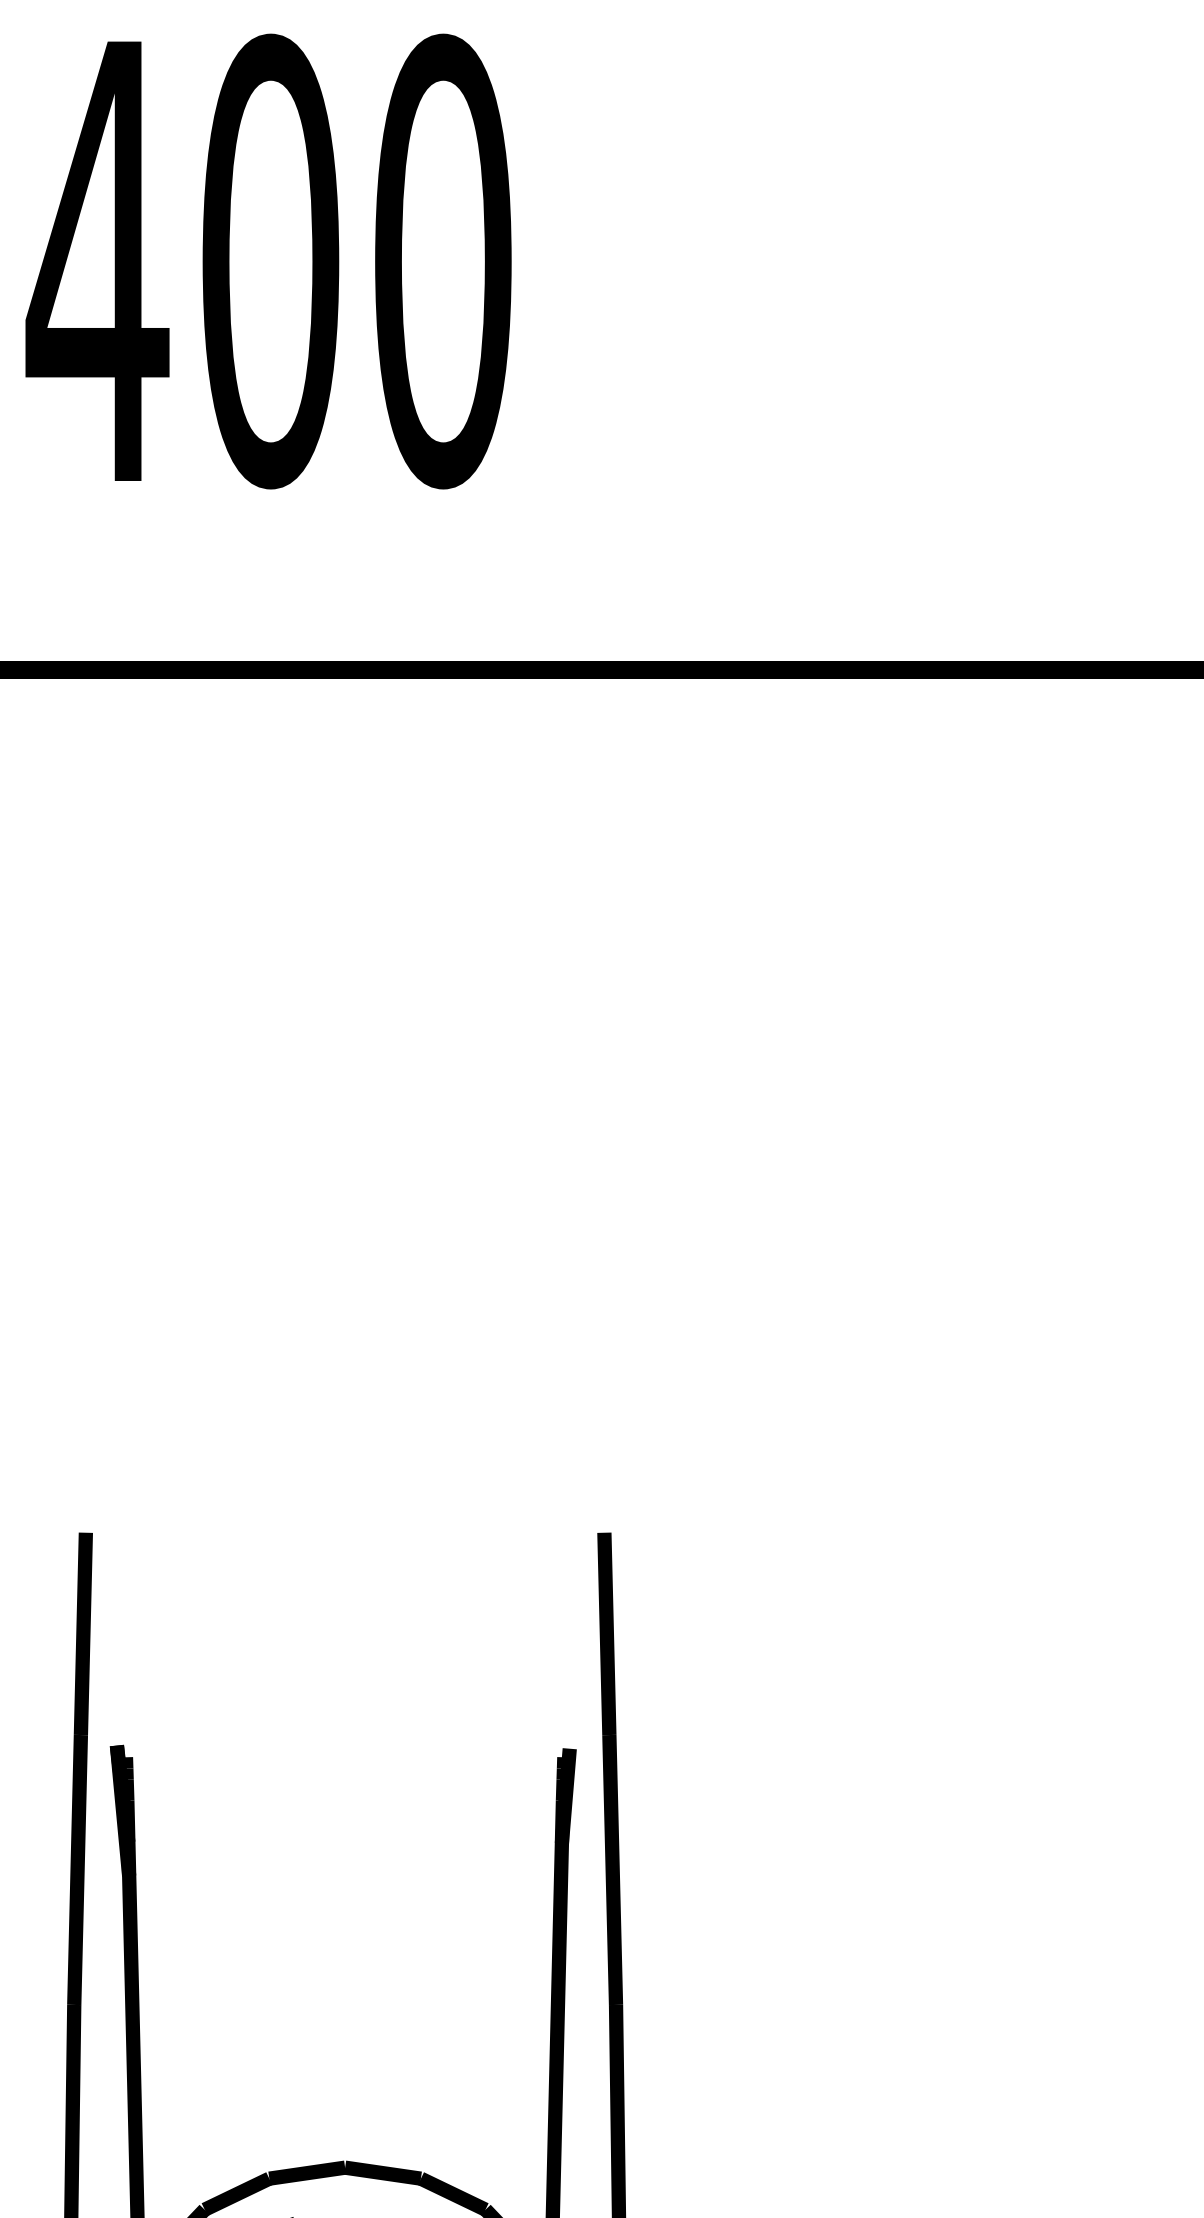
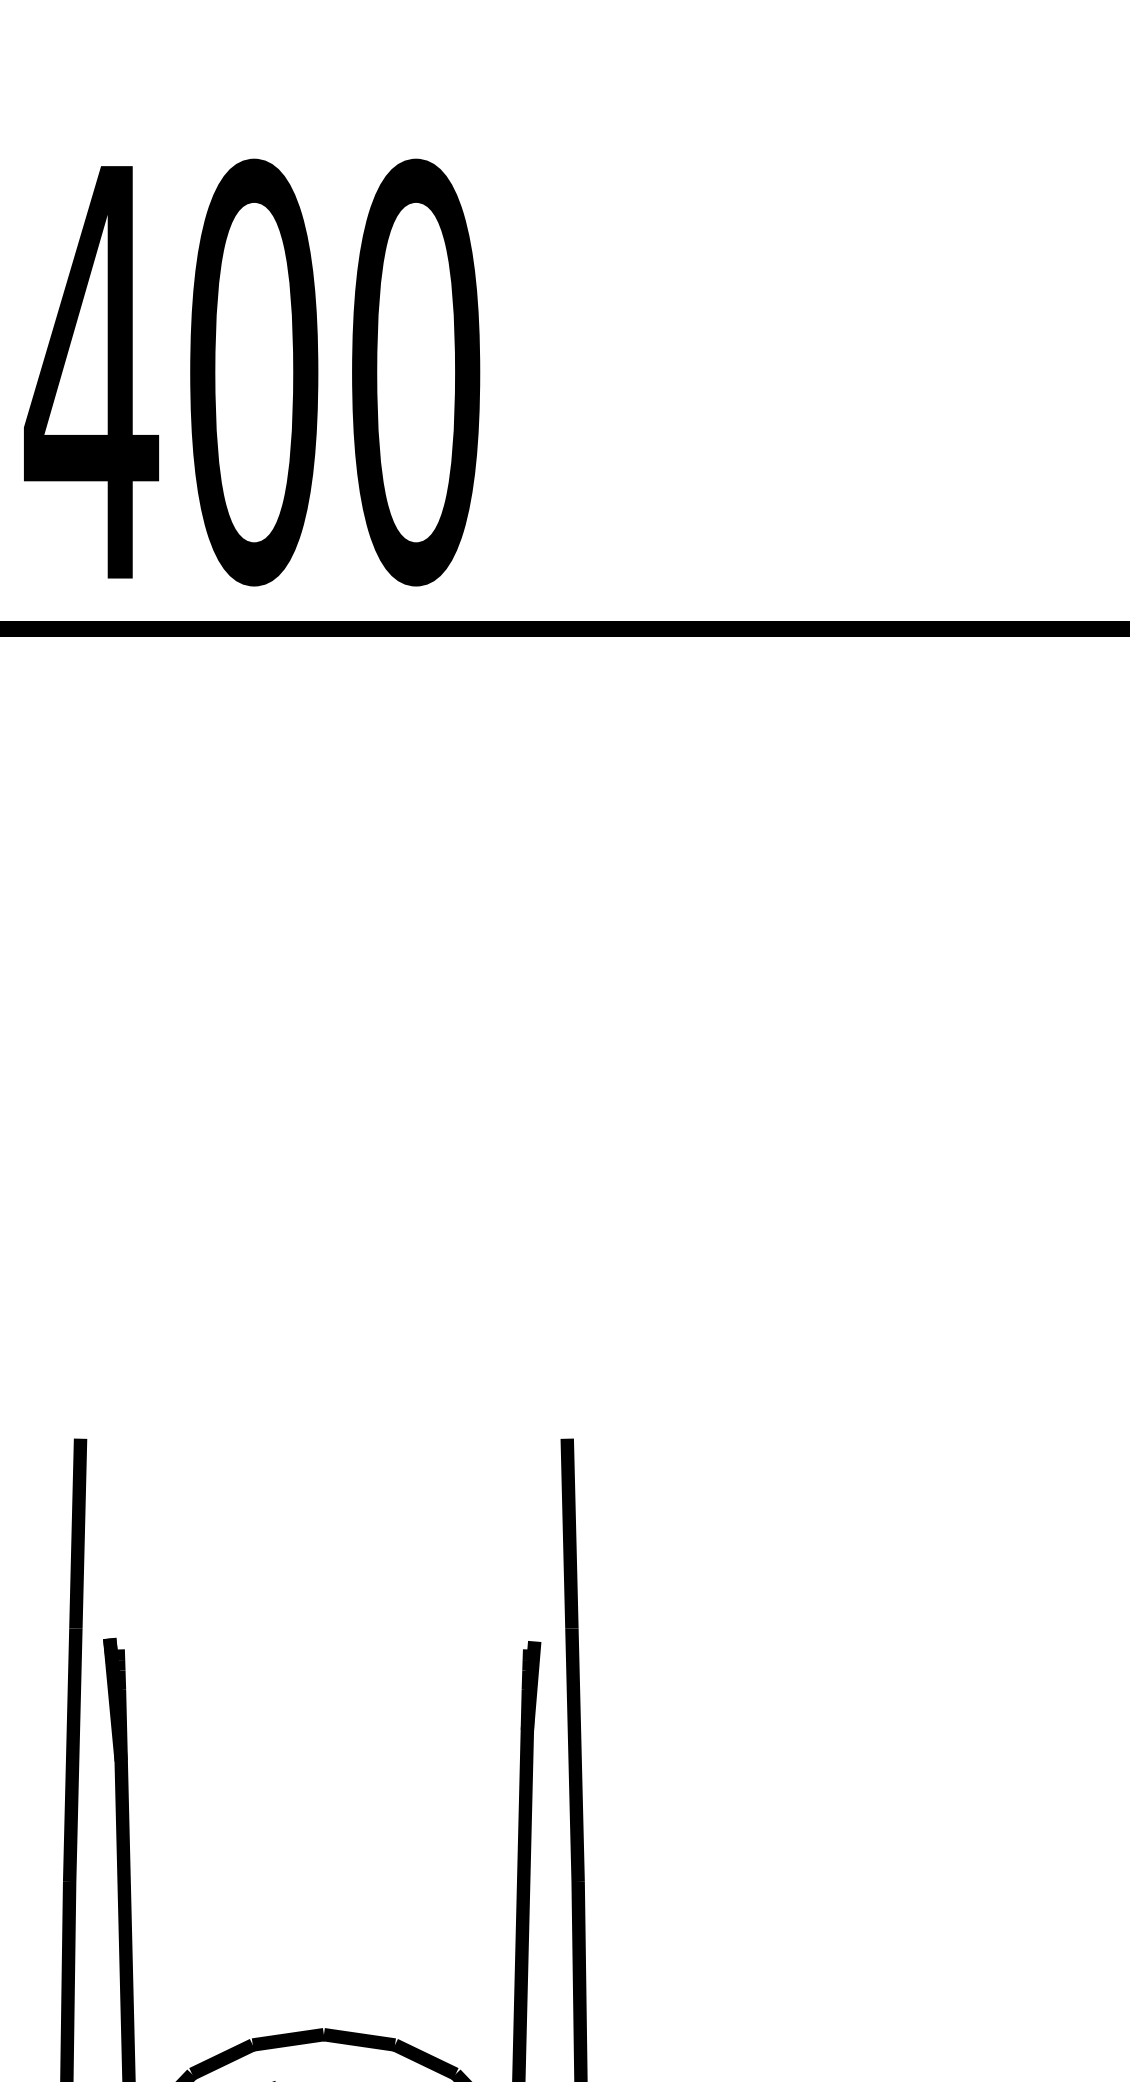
text: (269, 261) -> (252, 372), moved

